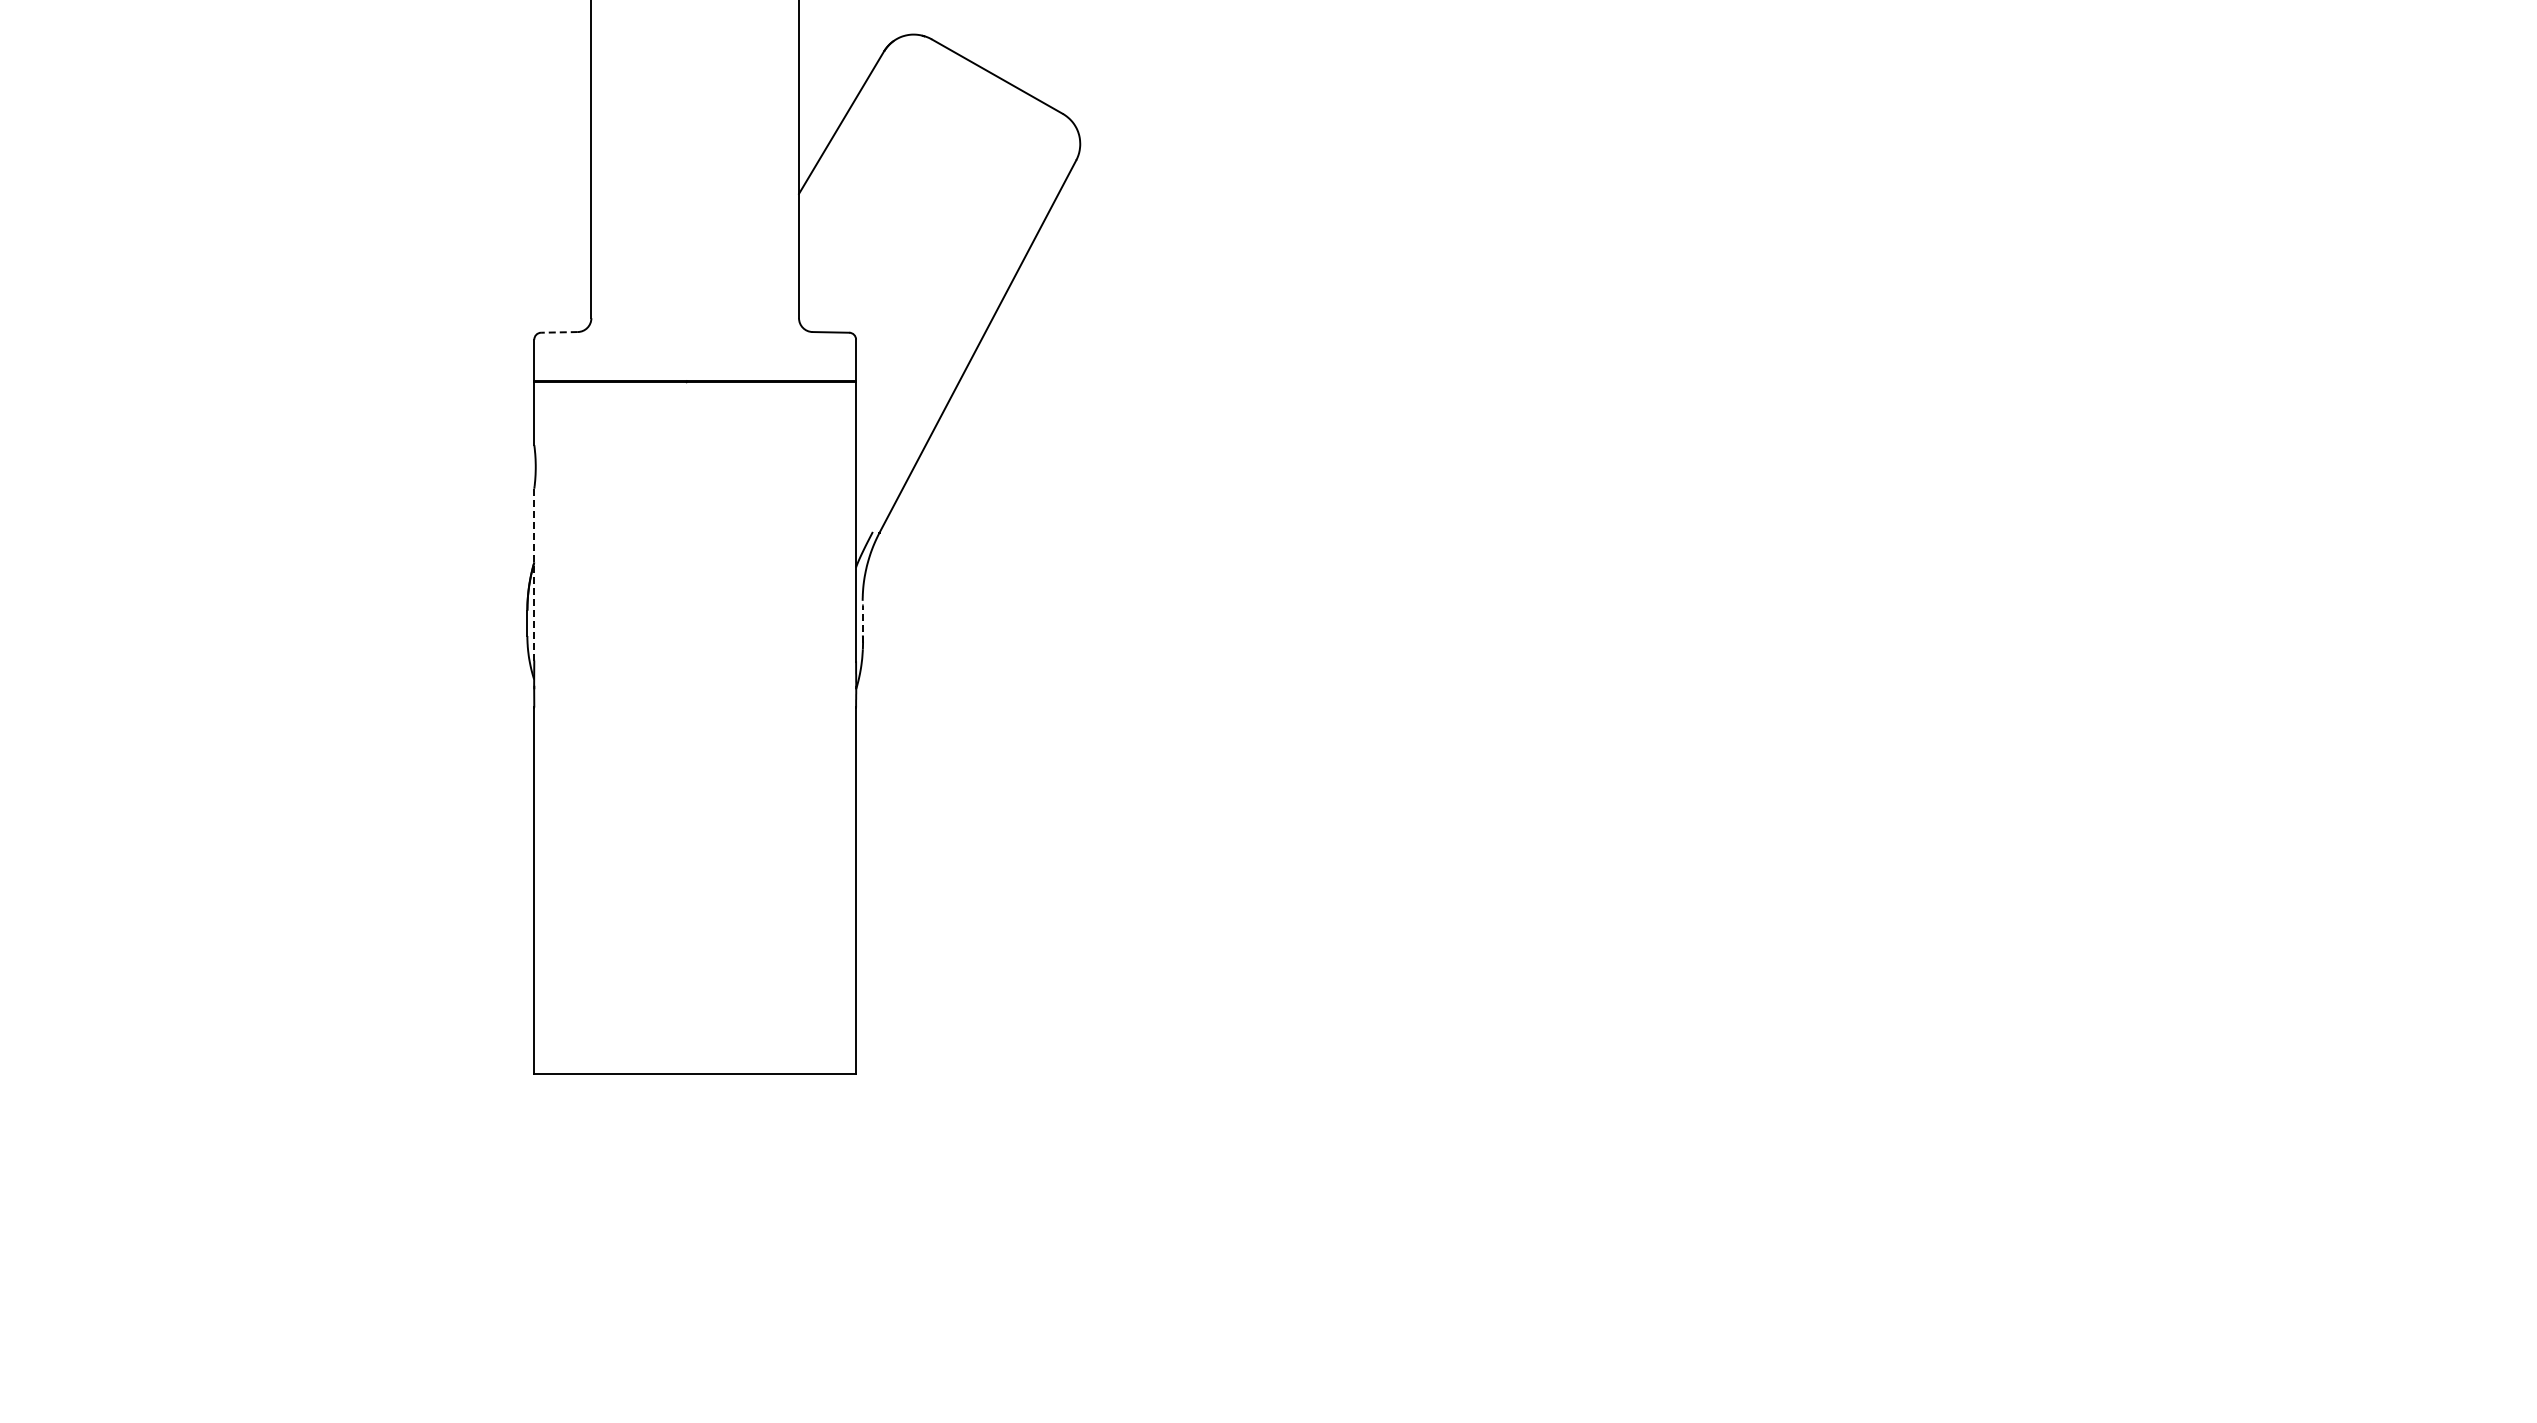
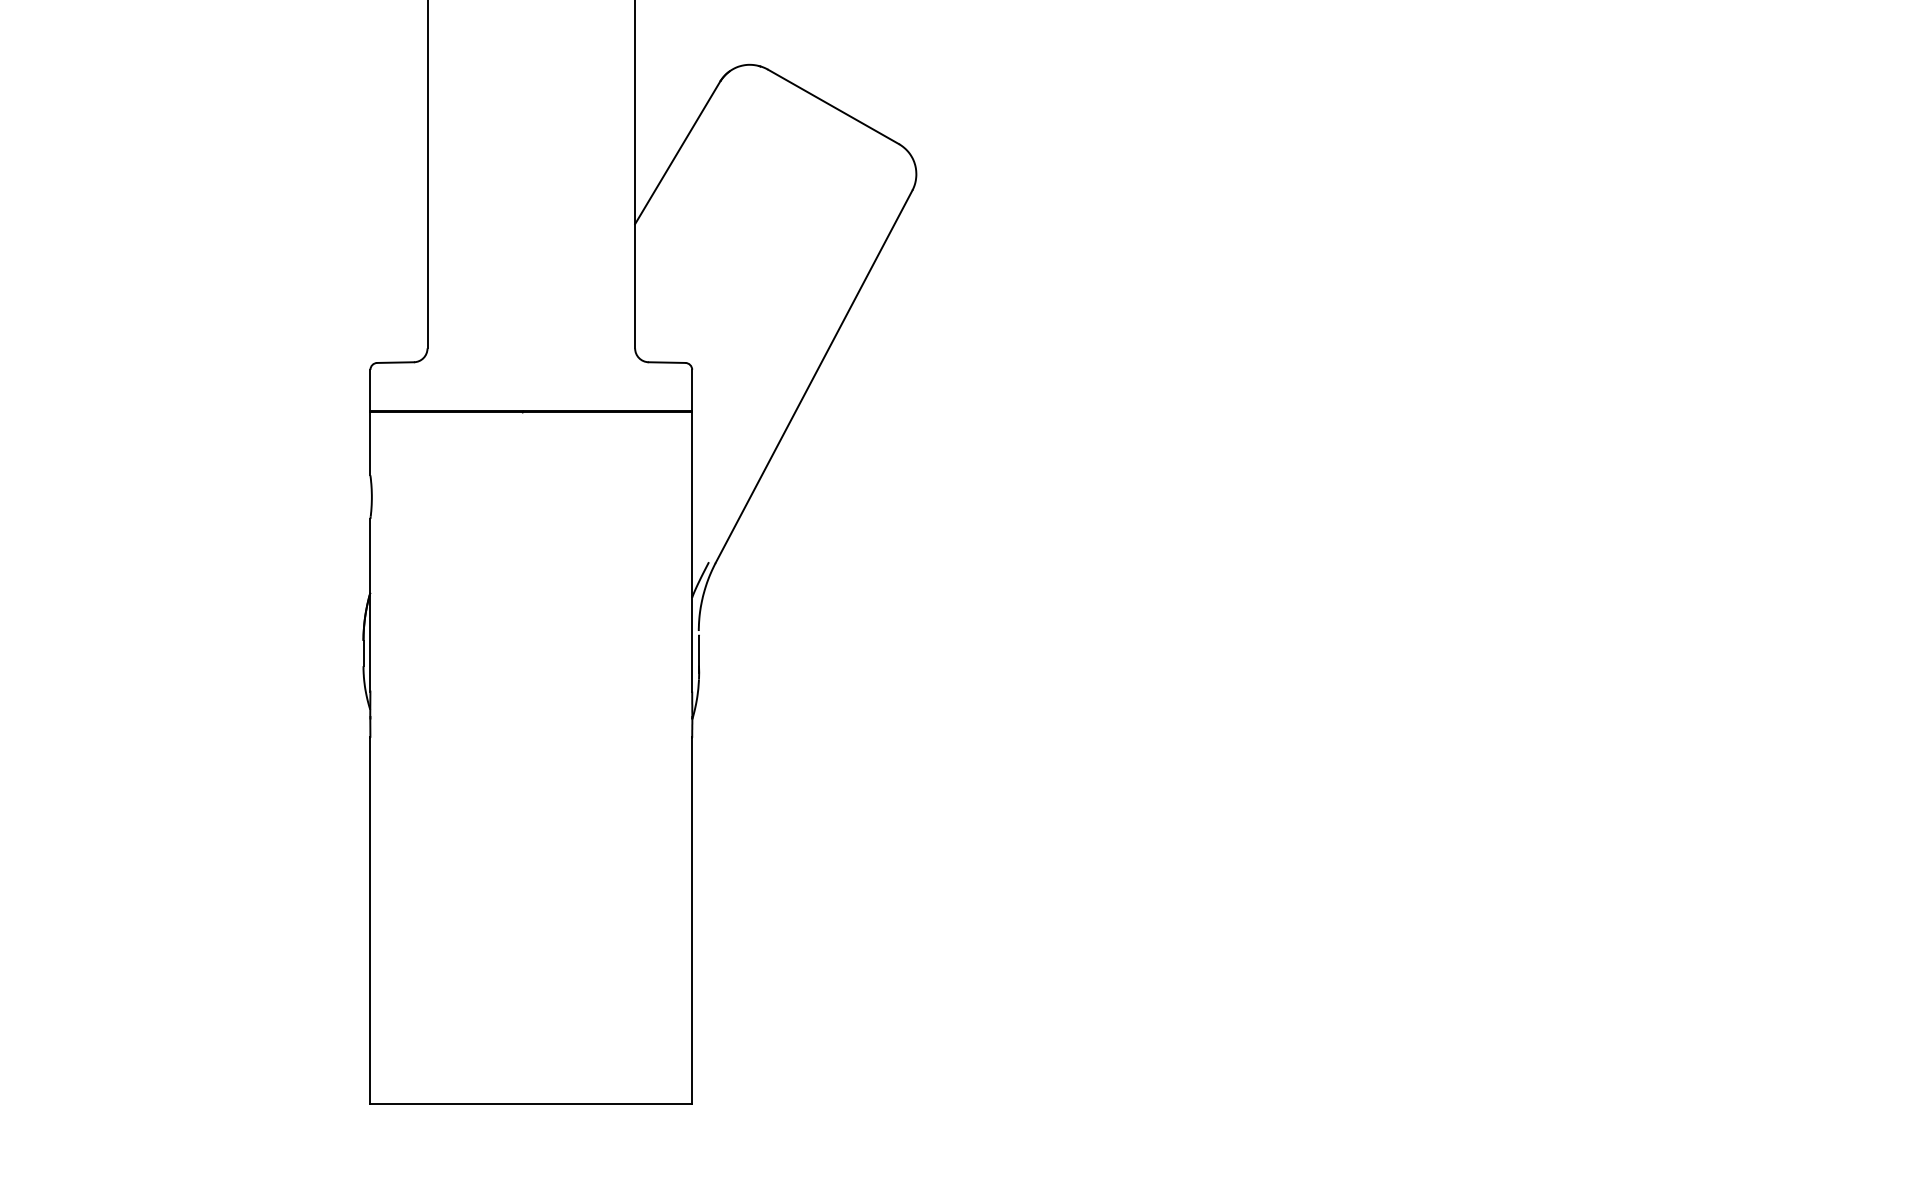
line: (558, 332) -> (394, 362), dashed -> solid
line: (534, 575) -> (370, 605), dashed -> solid
line: (862, 623) -> (698, 653), dashed -> solid

